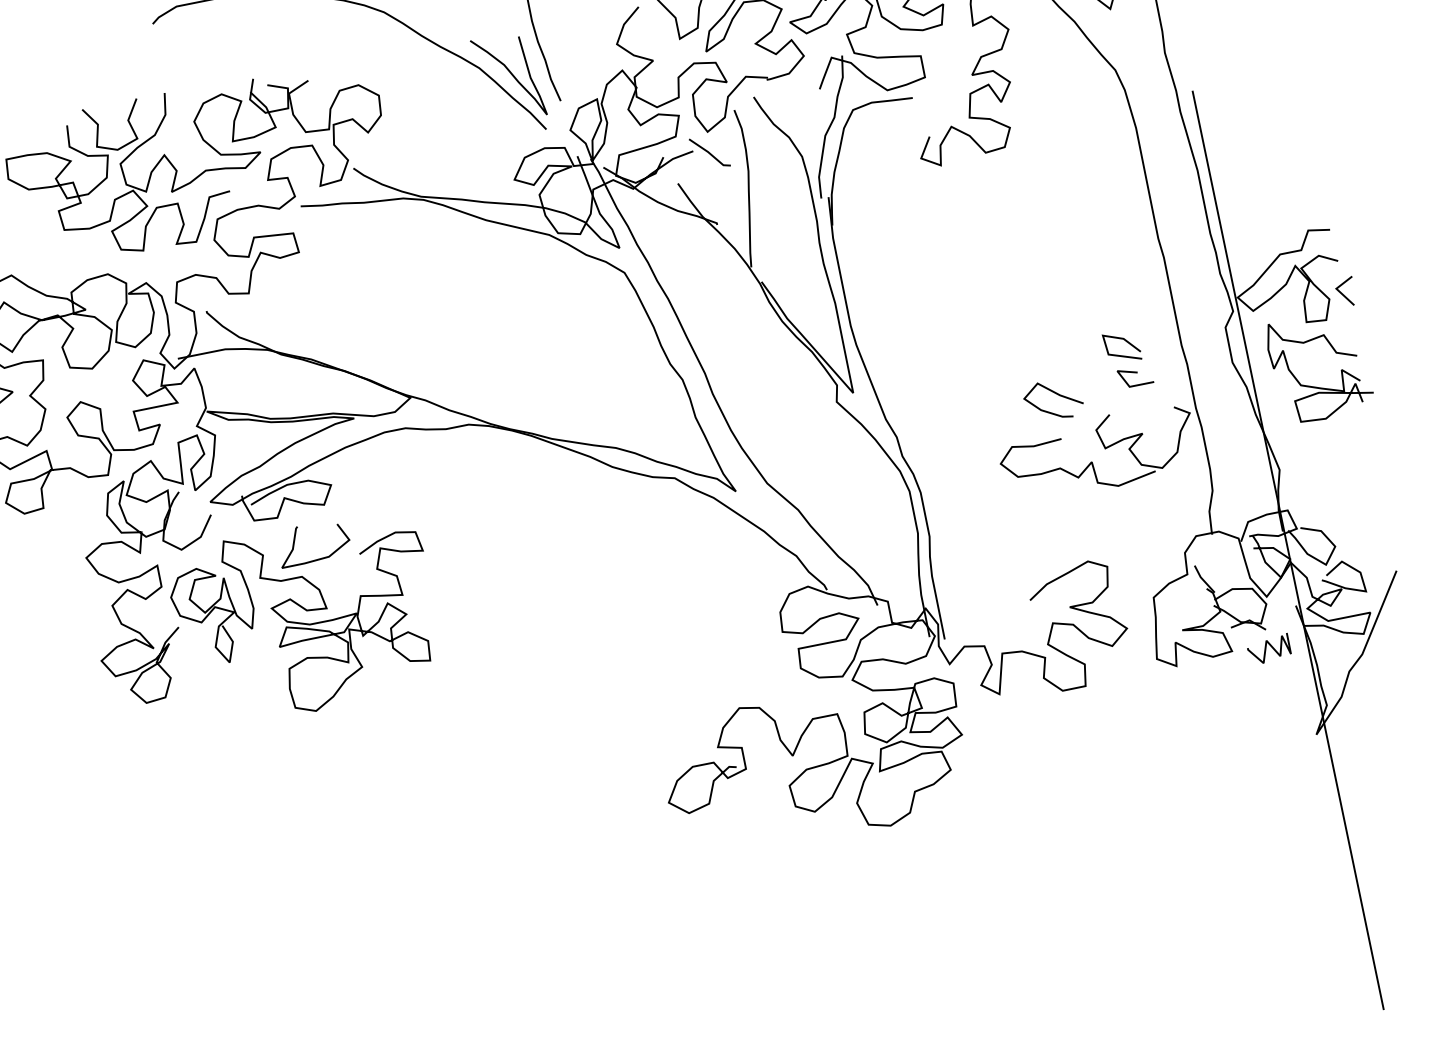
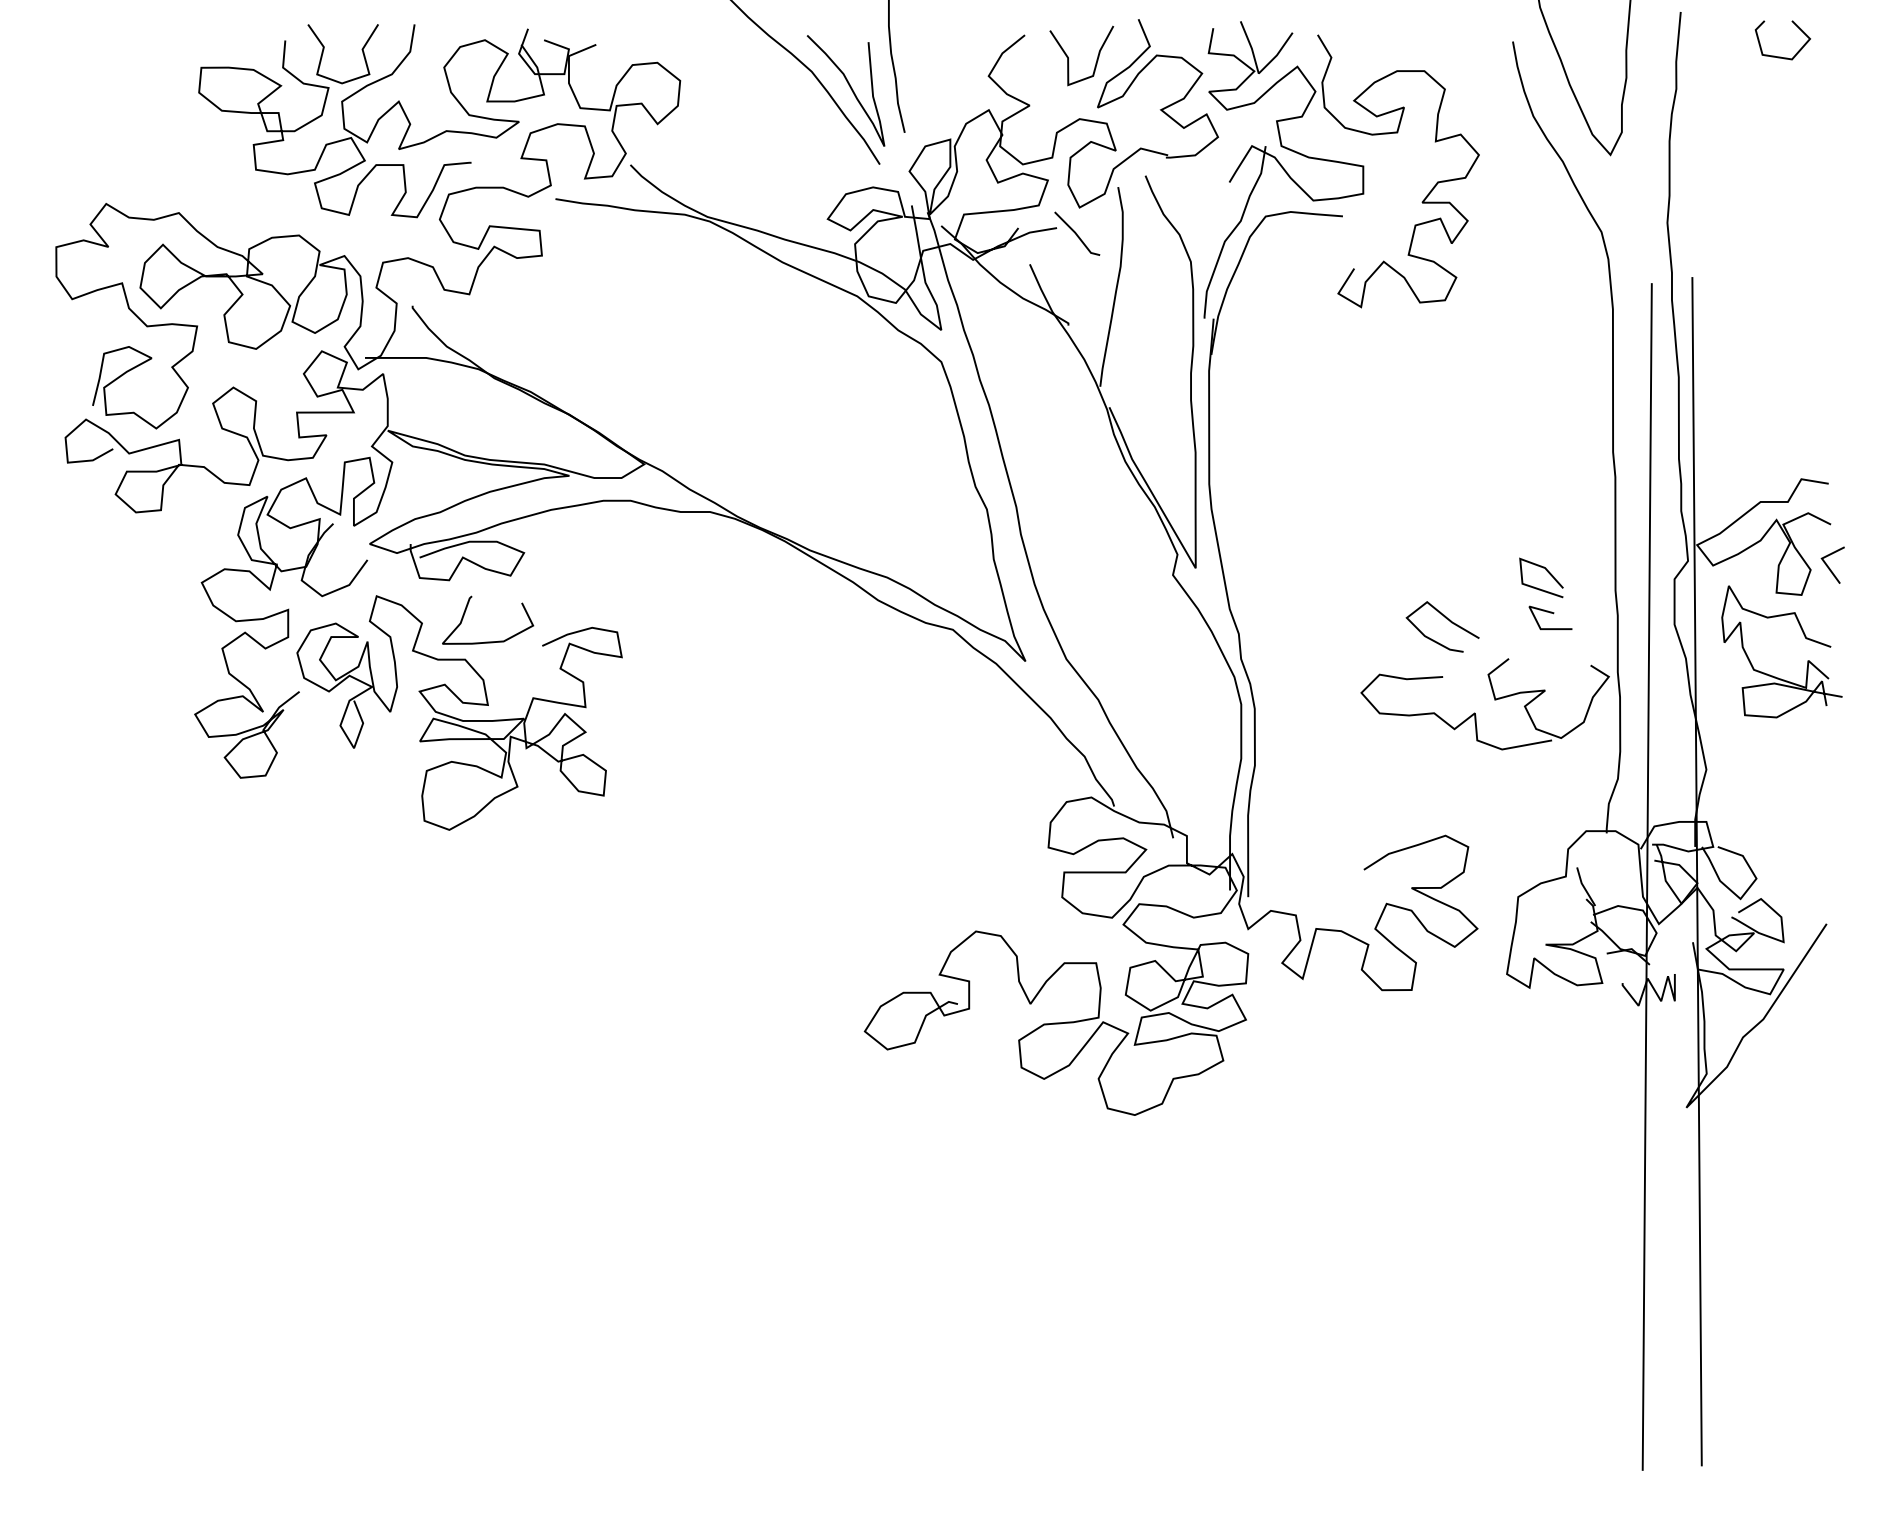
line: (1249, 561) -> (1646, 876), added

